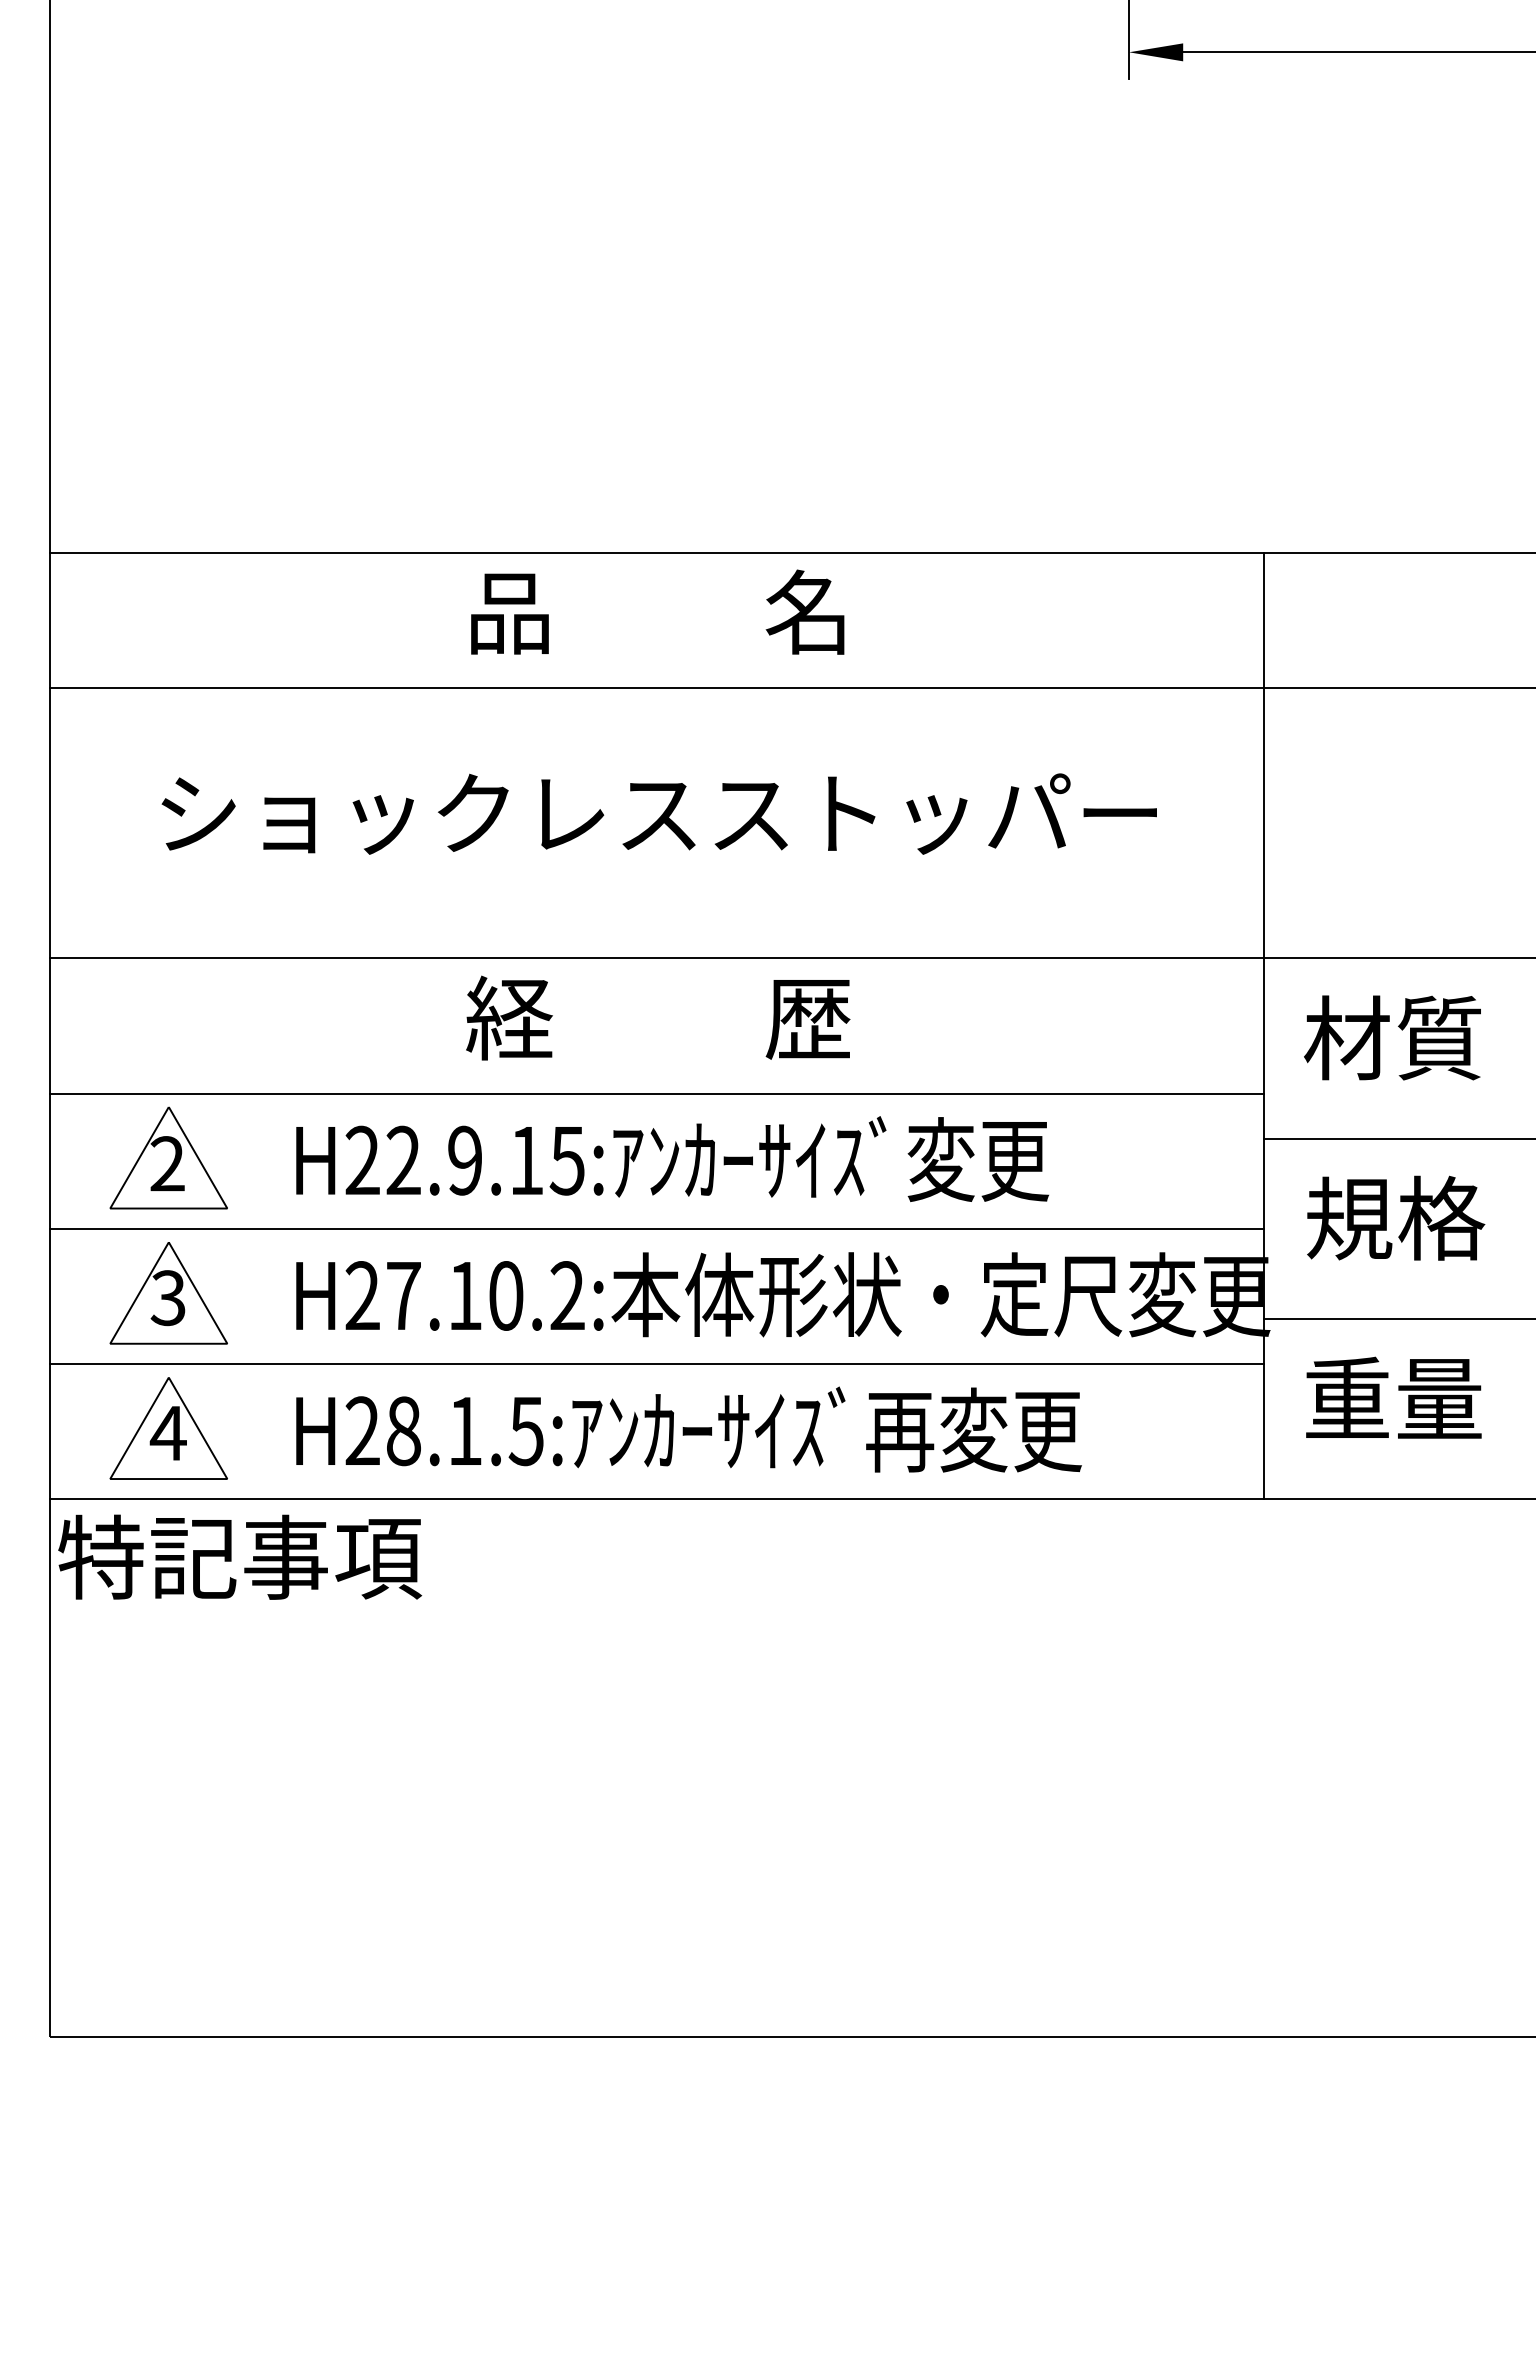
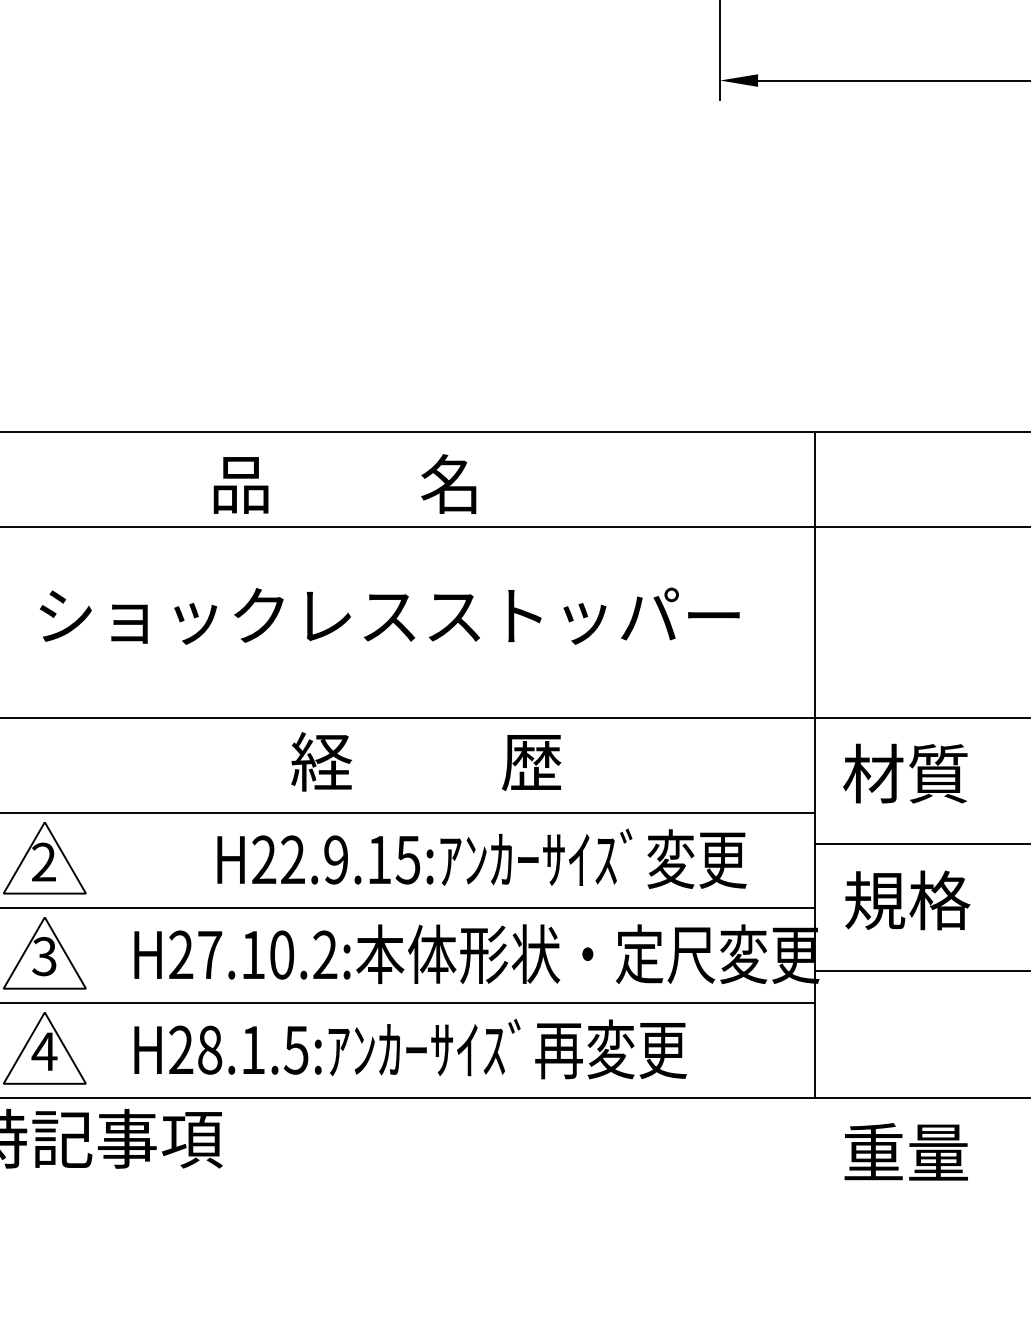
text: (657, 611) -> (344, 483), moved
text: (658, 1017) -> (426, 761), moved
text: (672, 1158) -> (481, 858), moved
text: (1393, 1397) -> (906, 1151), moved

